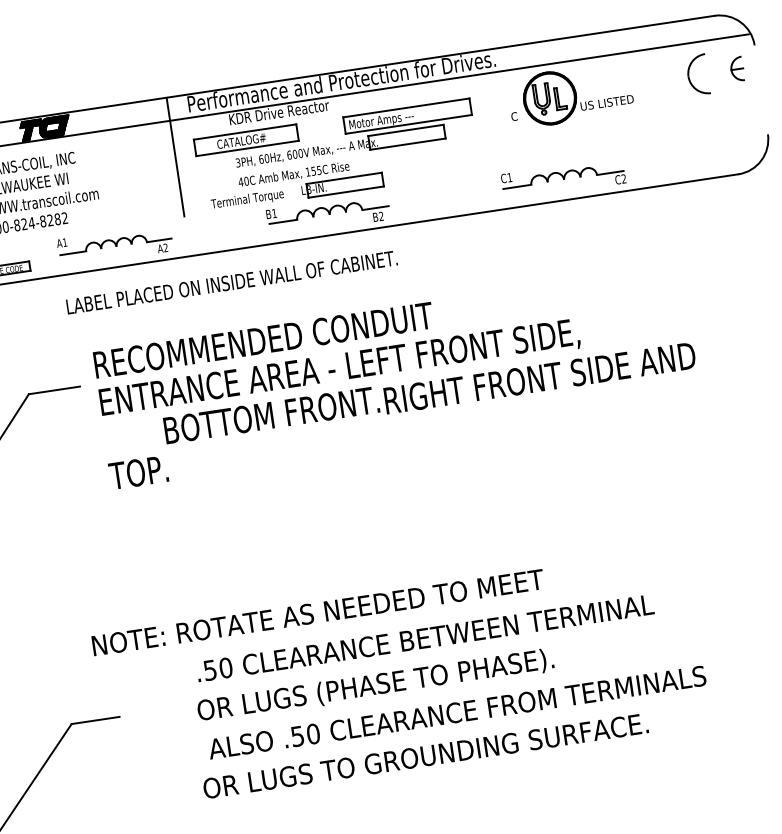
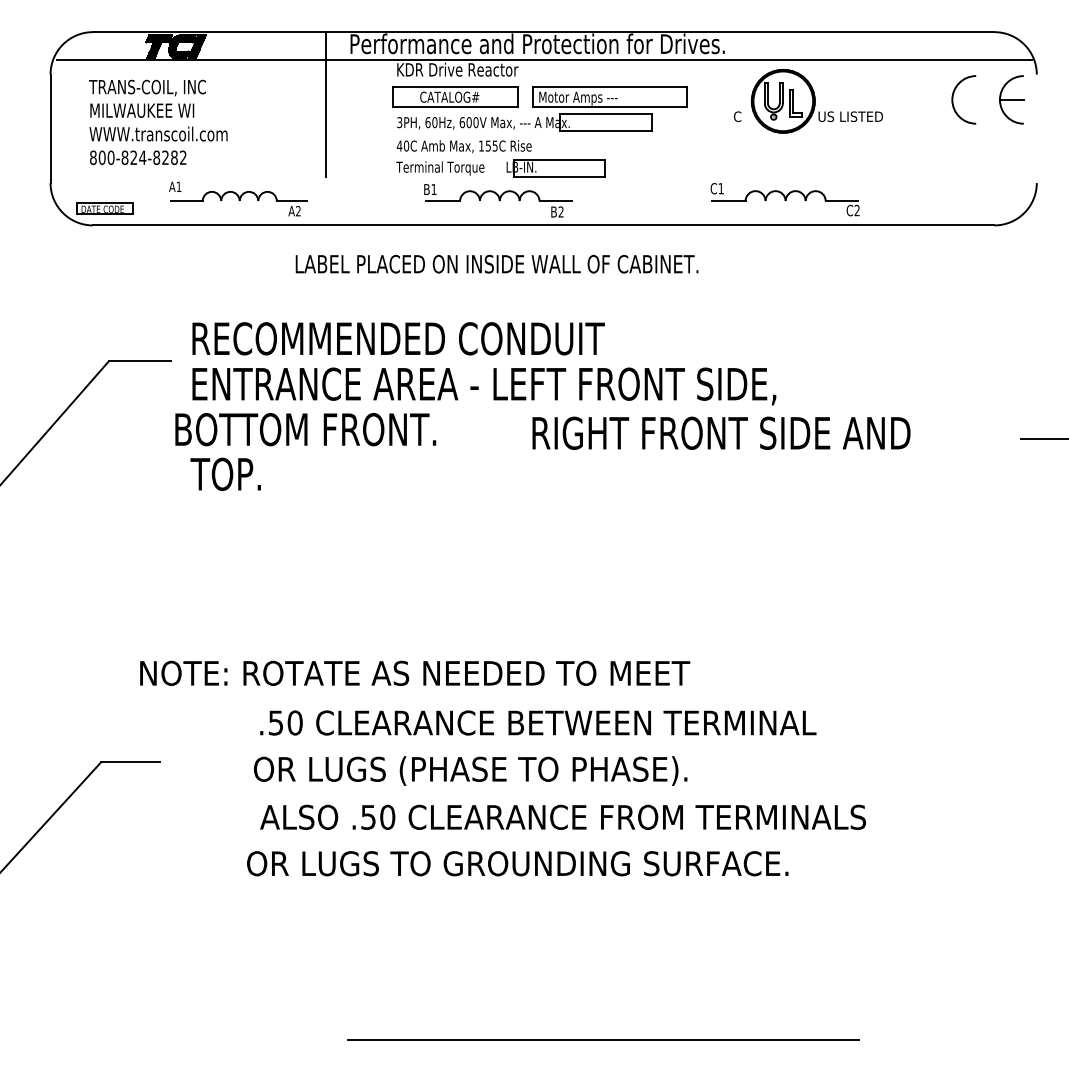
part: (736, 68) -> (1011, 99), size x1.67
part: (246, 139) -> (455, 96), moved
part: (296, 192) -> (500, 168), moved
text: (231, 281) -> (496, 263), moved
text: (271, 415) -> (305, 429), moved

